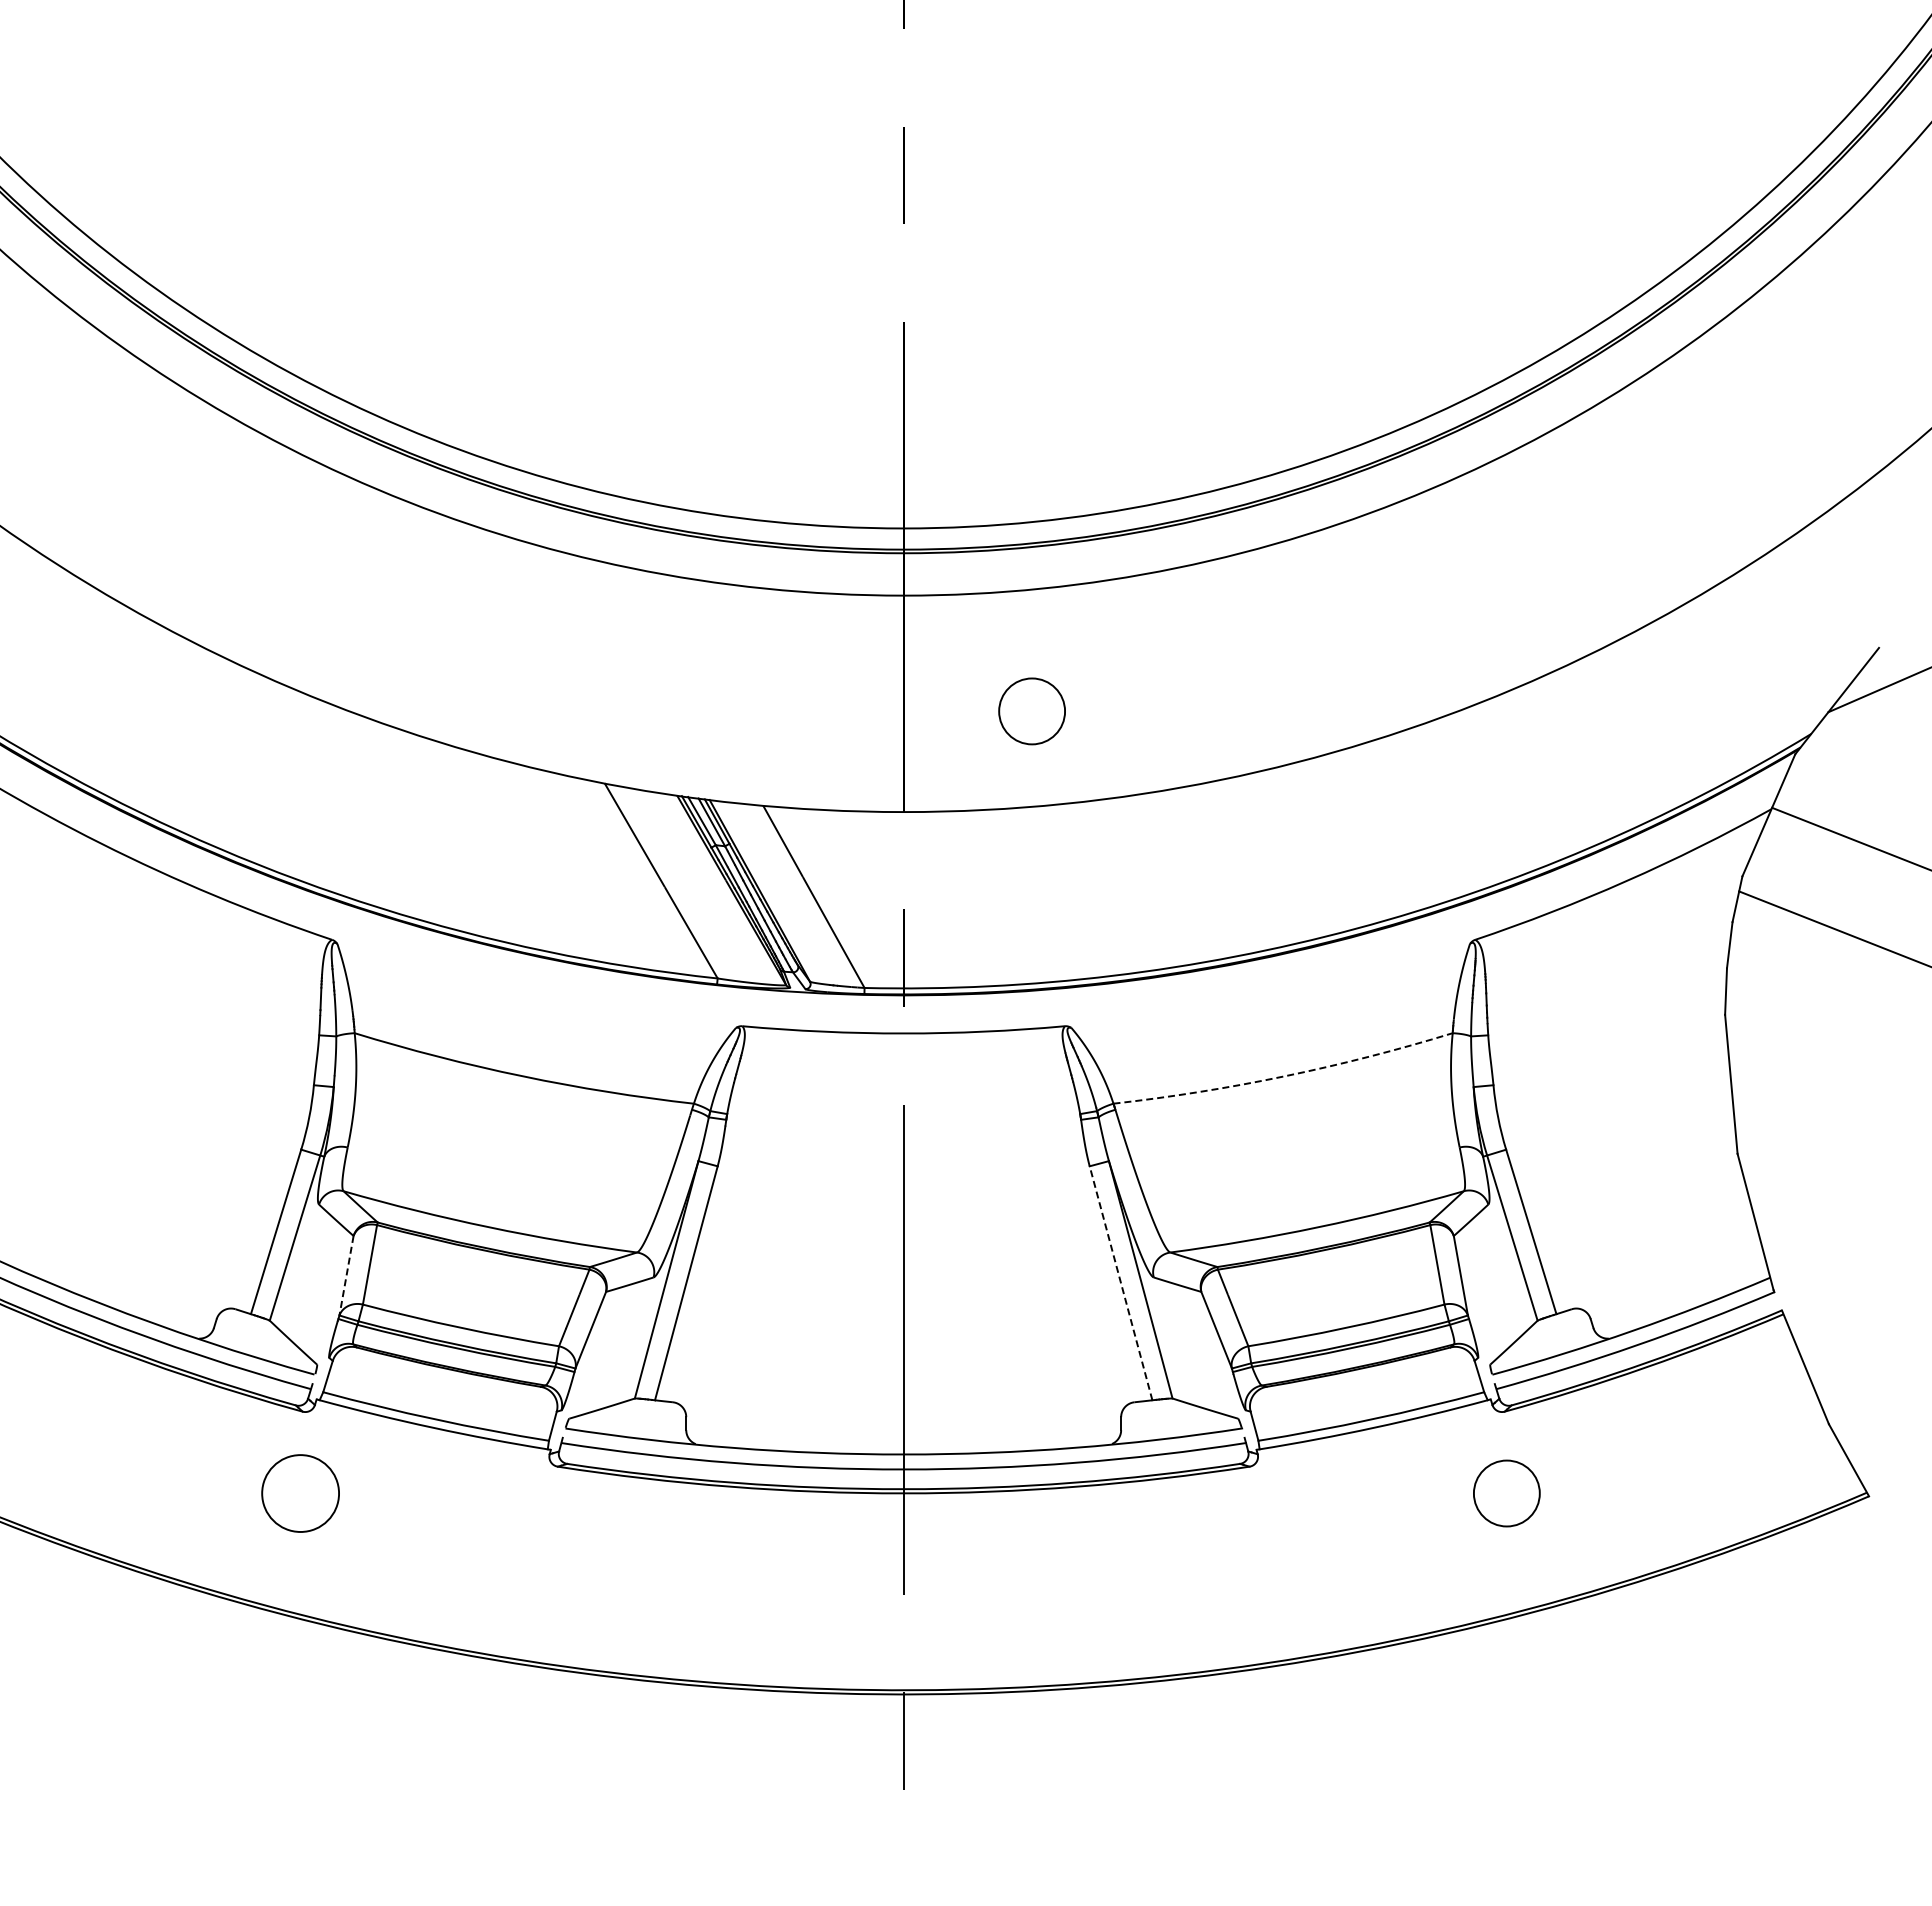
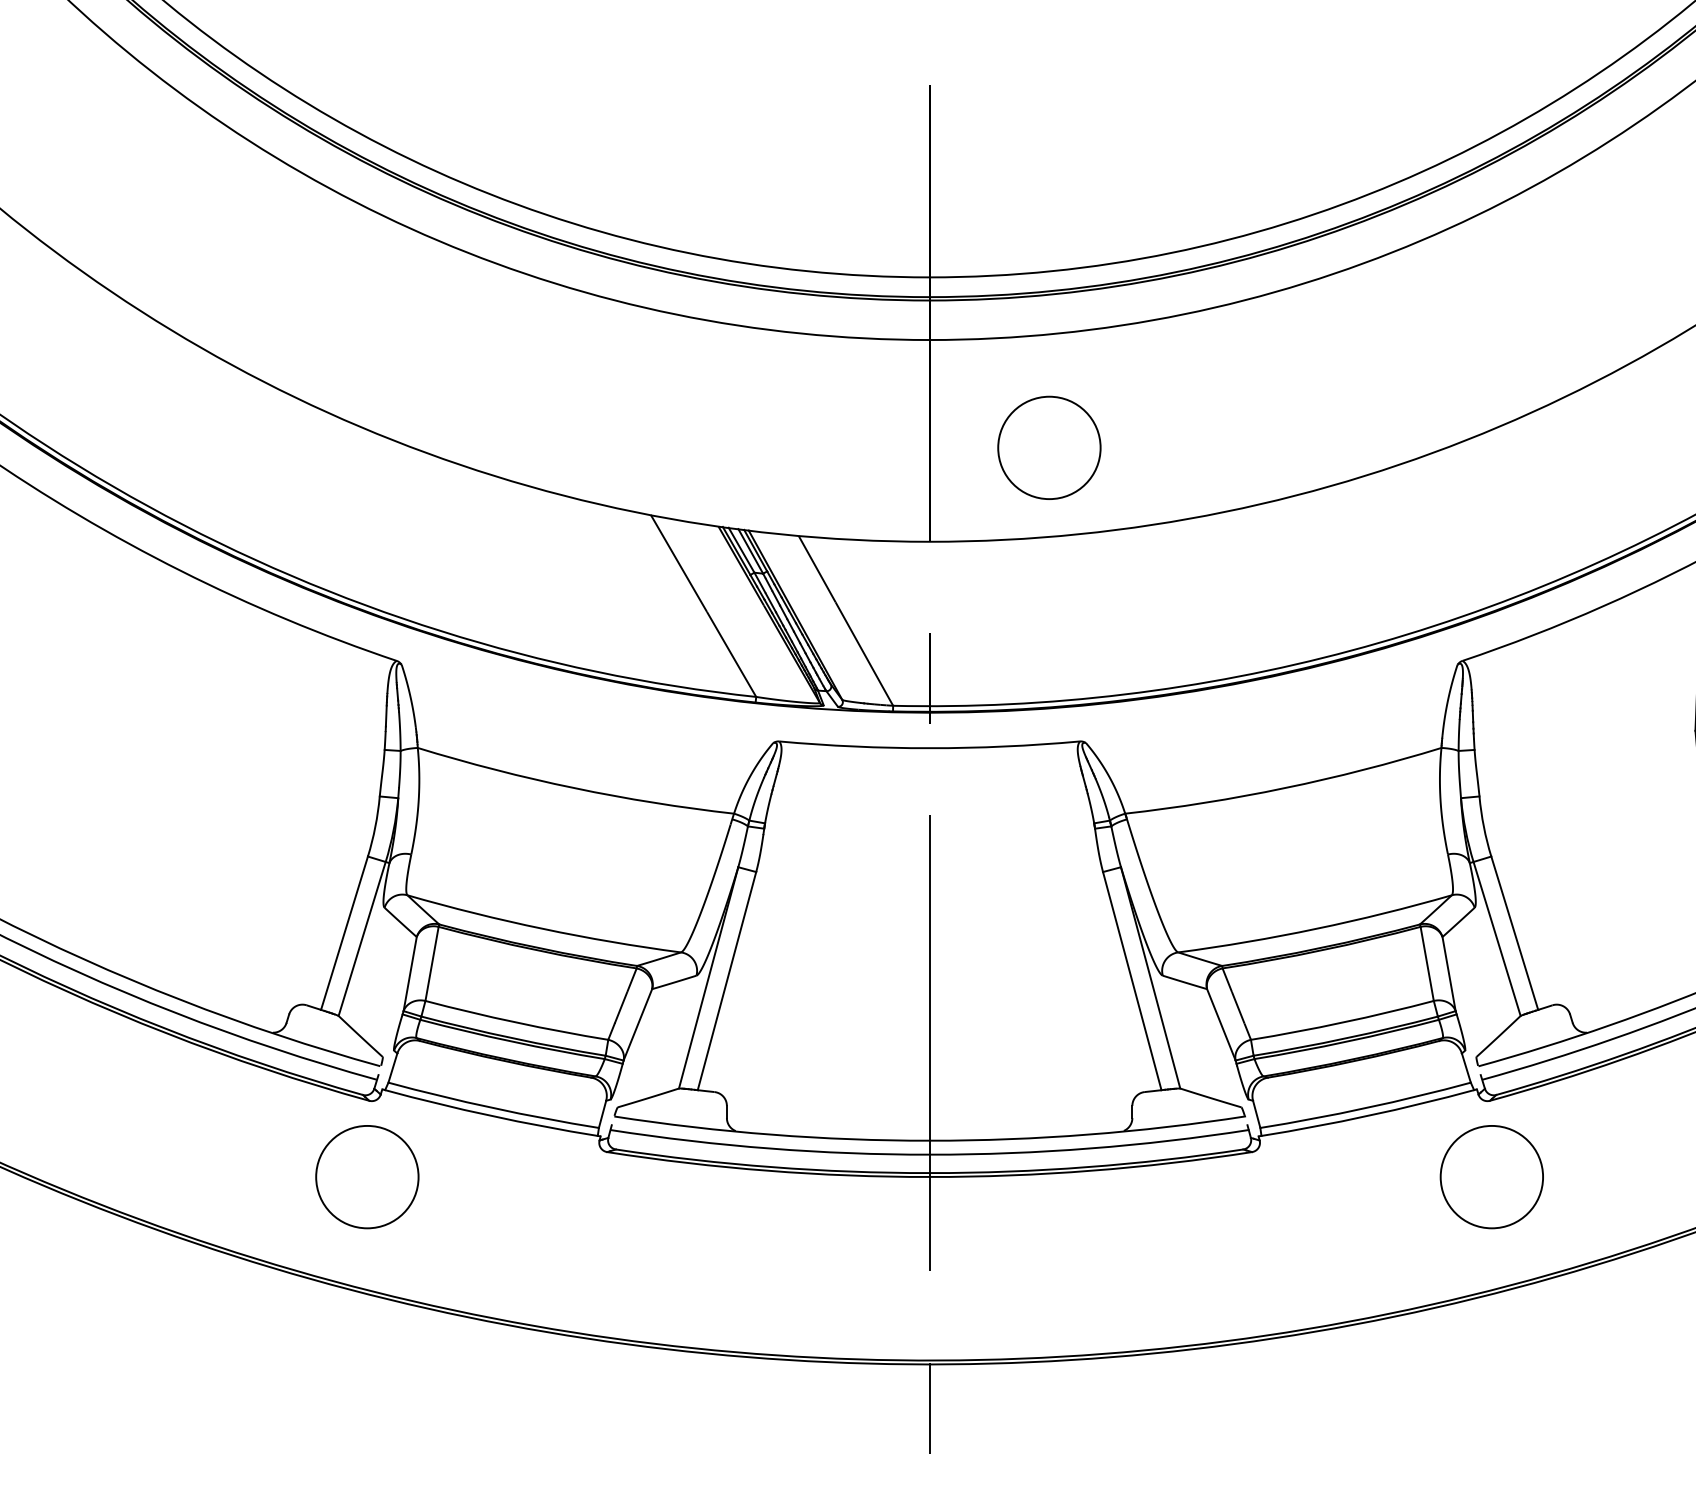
circle: (1031, 711) -> (1048, 448), size x1.67
arc: (1284, 1076) -> (1284, 788), dashed -> solid
line: (346, 1276) -> (410, 974), dashed -> solid
line: (1120, 1282) -> (1131, 980), dashed -> solid
circle: (300, 1493) -> (367, 1177), size x1.43
circle: (1506, 1493) -> (1491, 1177), size x1.67

